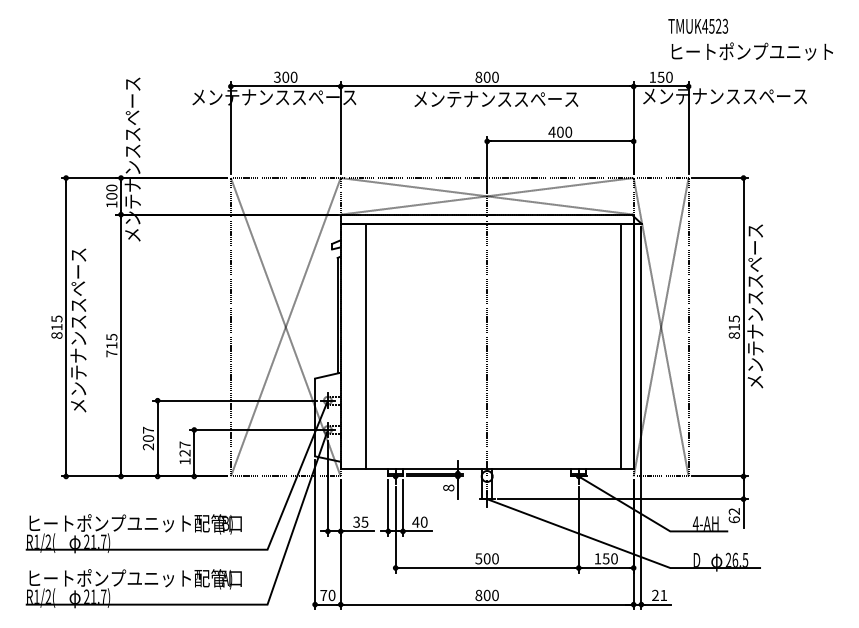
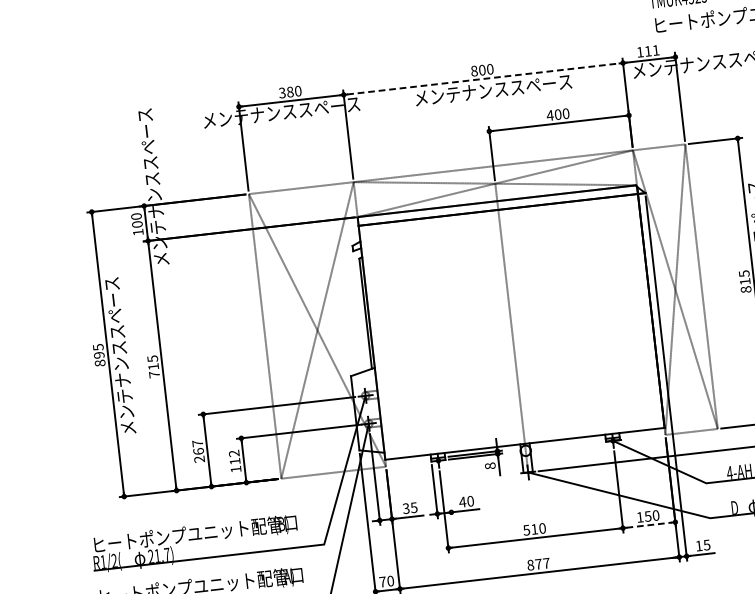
text: (664, 76) -> (651, 50), 150 -> 111
text: (285, 77) -> (290, 92), 300 -> 380
line: (487, 86) -> (483, 78), solid -> dashed
text: (56, 327) -> (98, 355), 815 -> 895
line: (366, 346) -> (396, 340), removed
line: (620, 346) -> (638, 312), removed
text: (147, 438) -> (197, 451), 207 -> 267
text: (184, 448) -> (234, 457), 127 -> 112
line: (403, 507) -> (449, 489), removed
text: (486, 558) -> (533, 529), 500 -> 510
line: (606, 568) -> (649, 525), solid -> dashed
text: (490, 595) -> (541, 563), 800 -> 877
text: (659, 595) -> (702, 545), 21 -> 15

